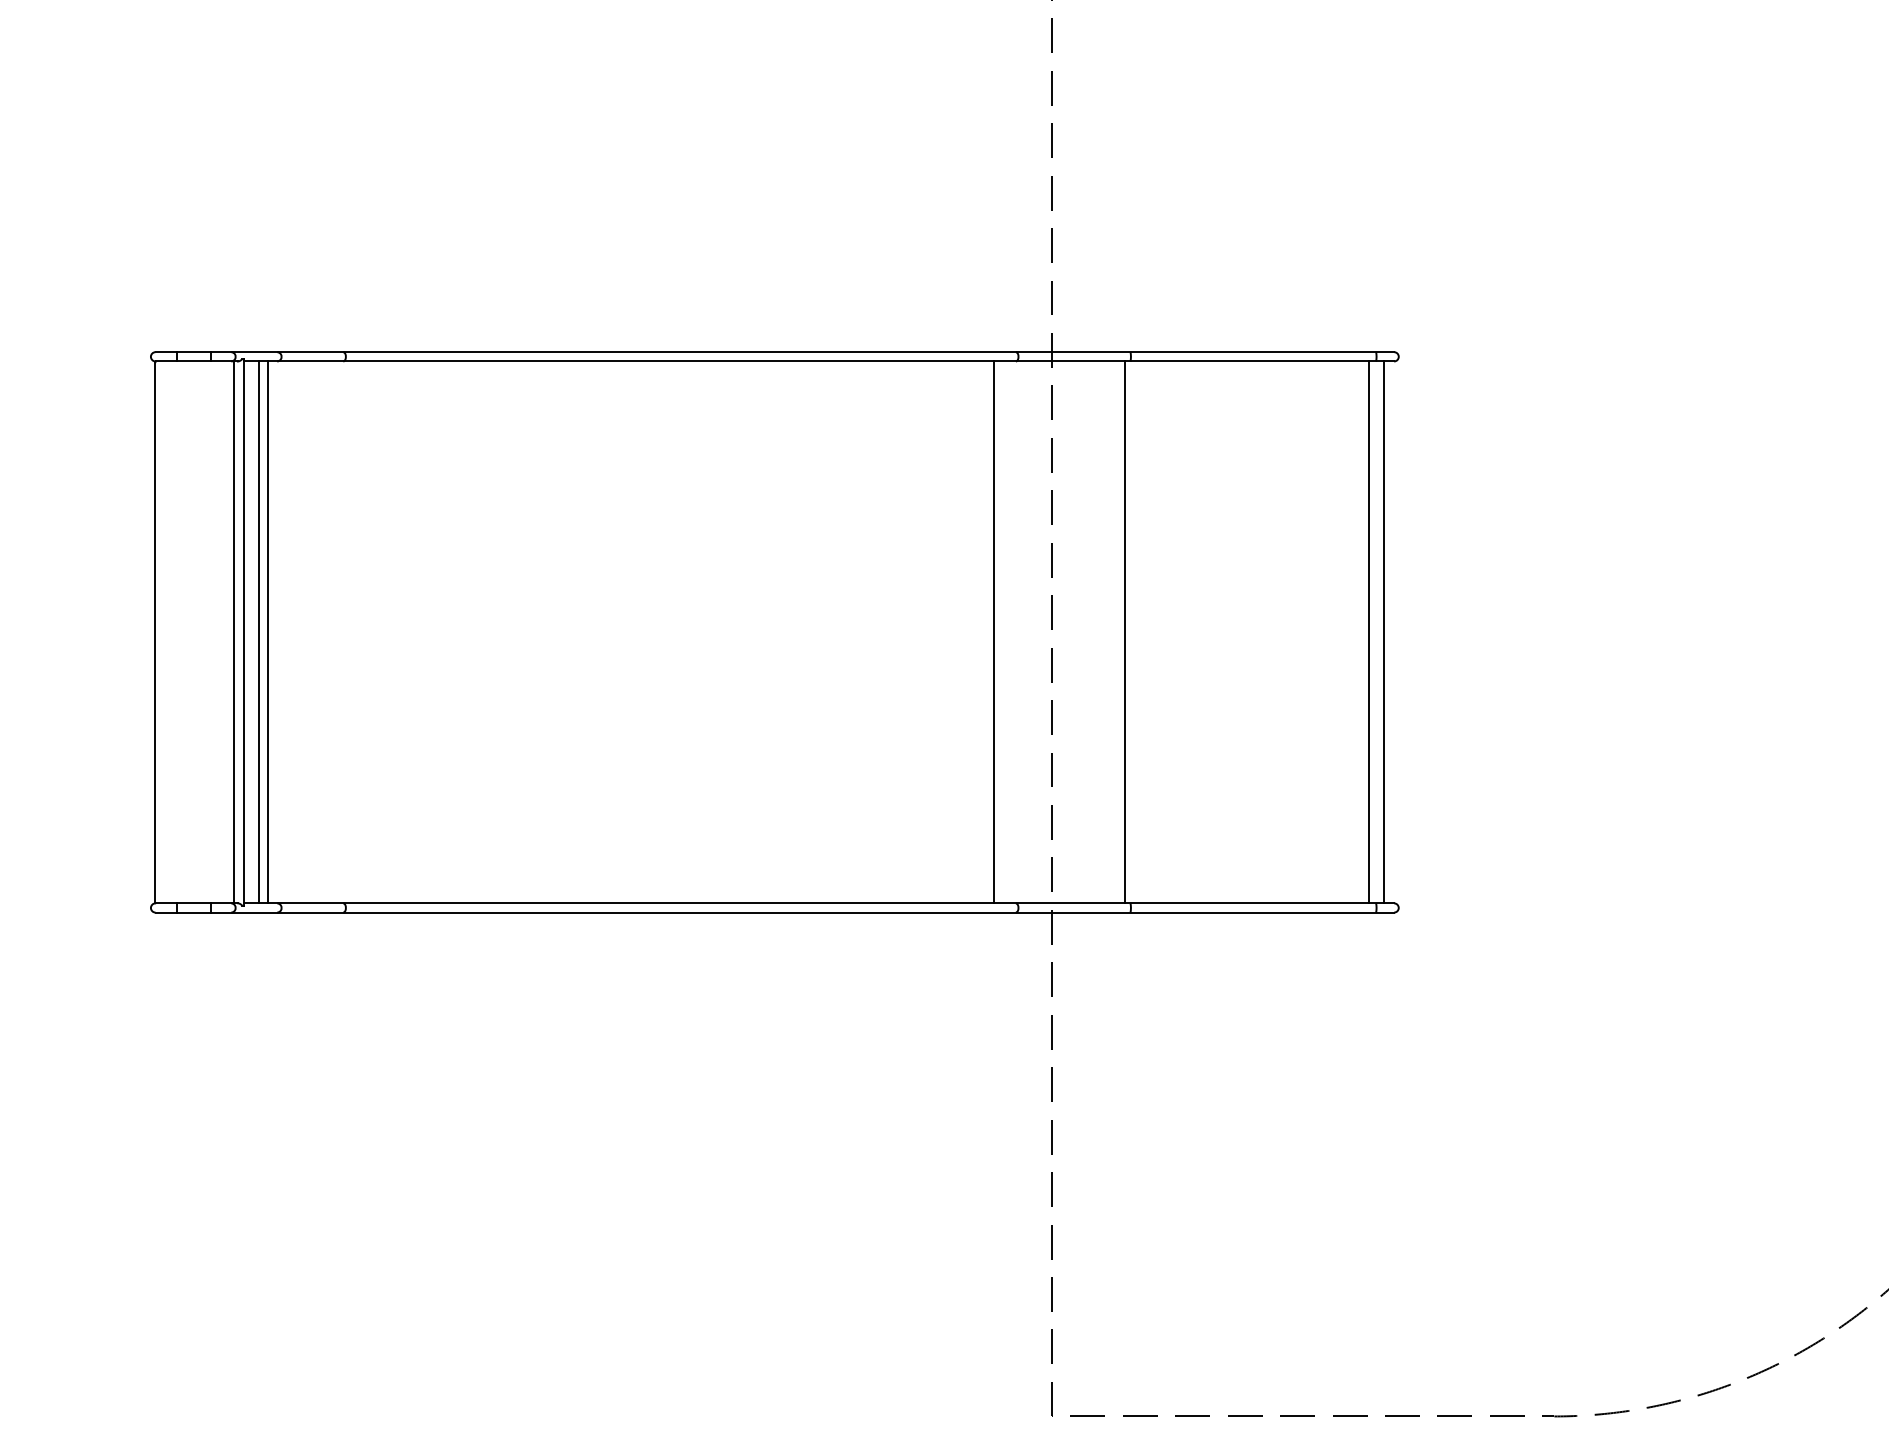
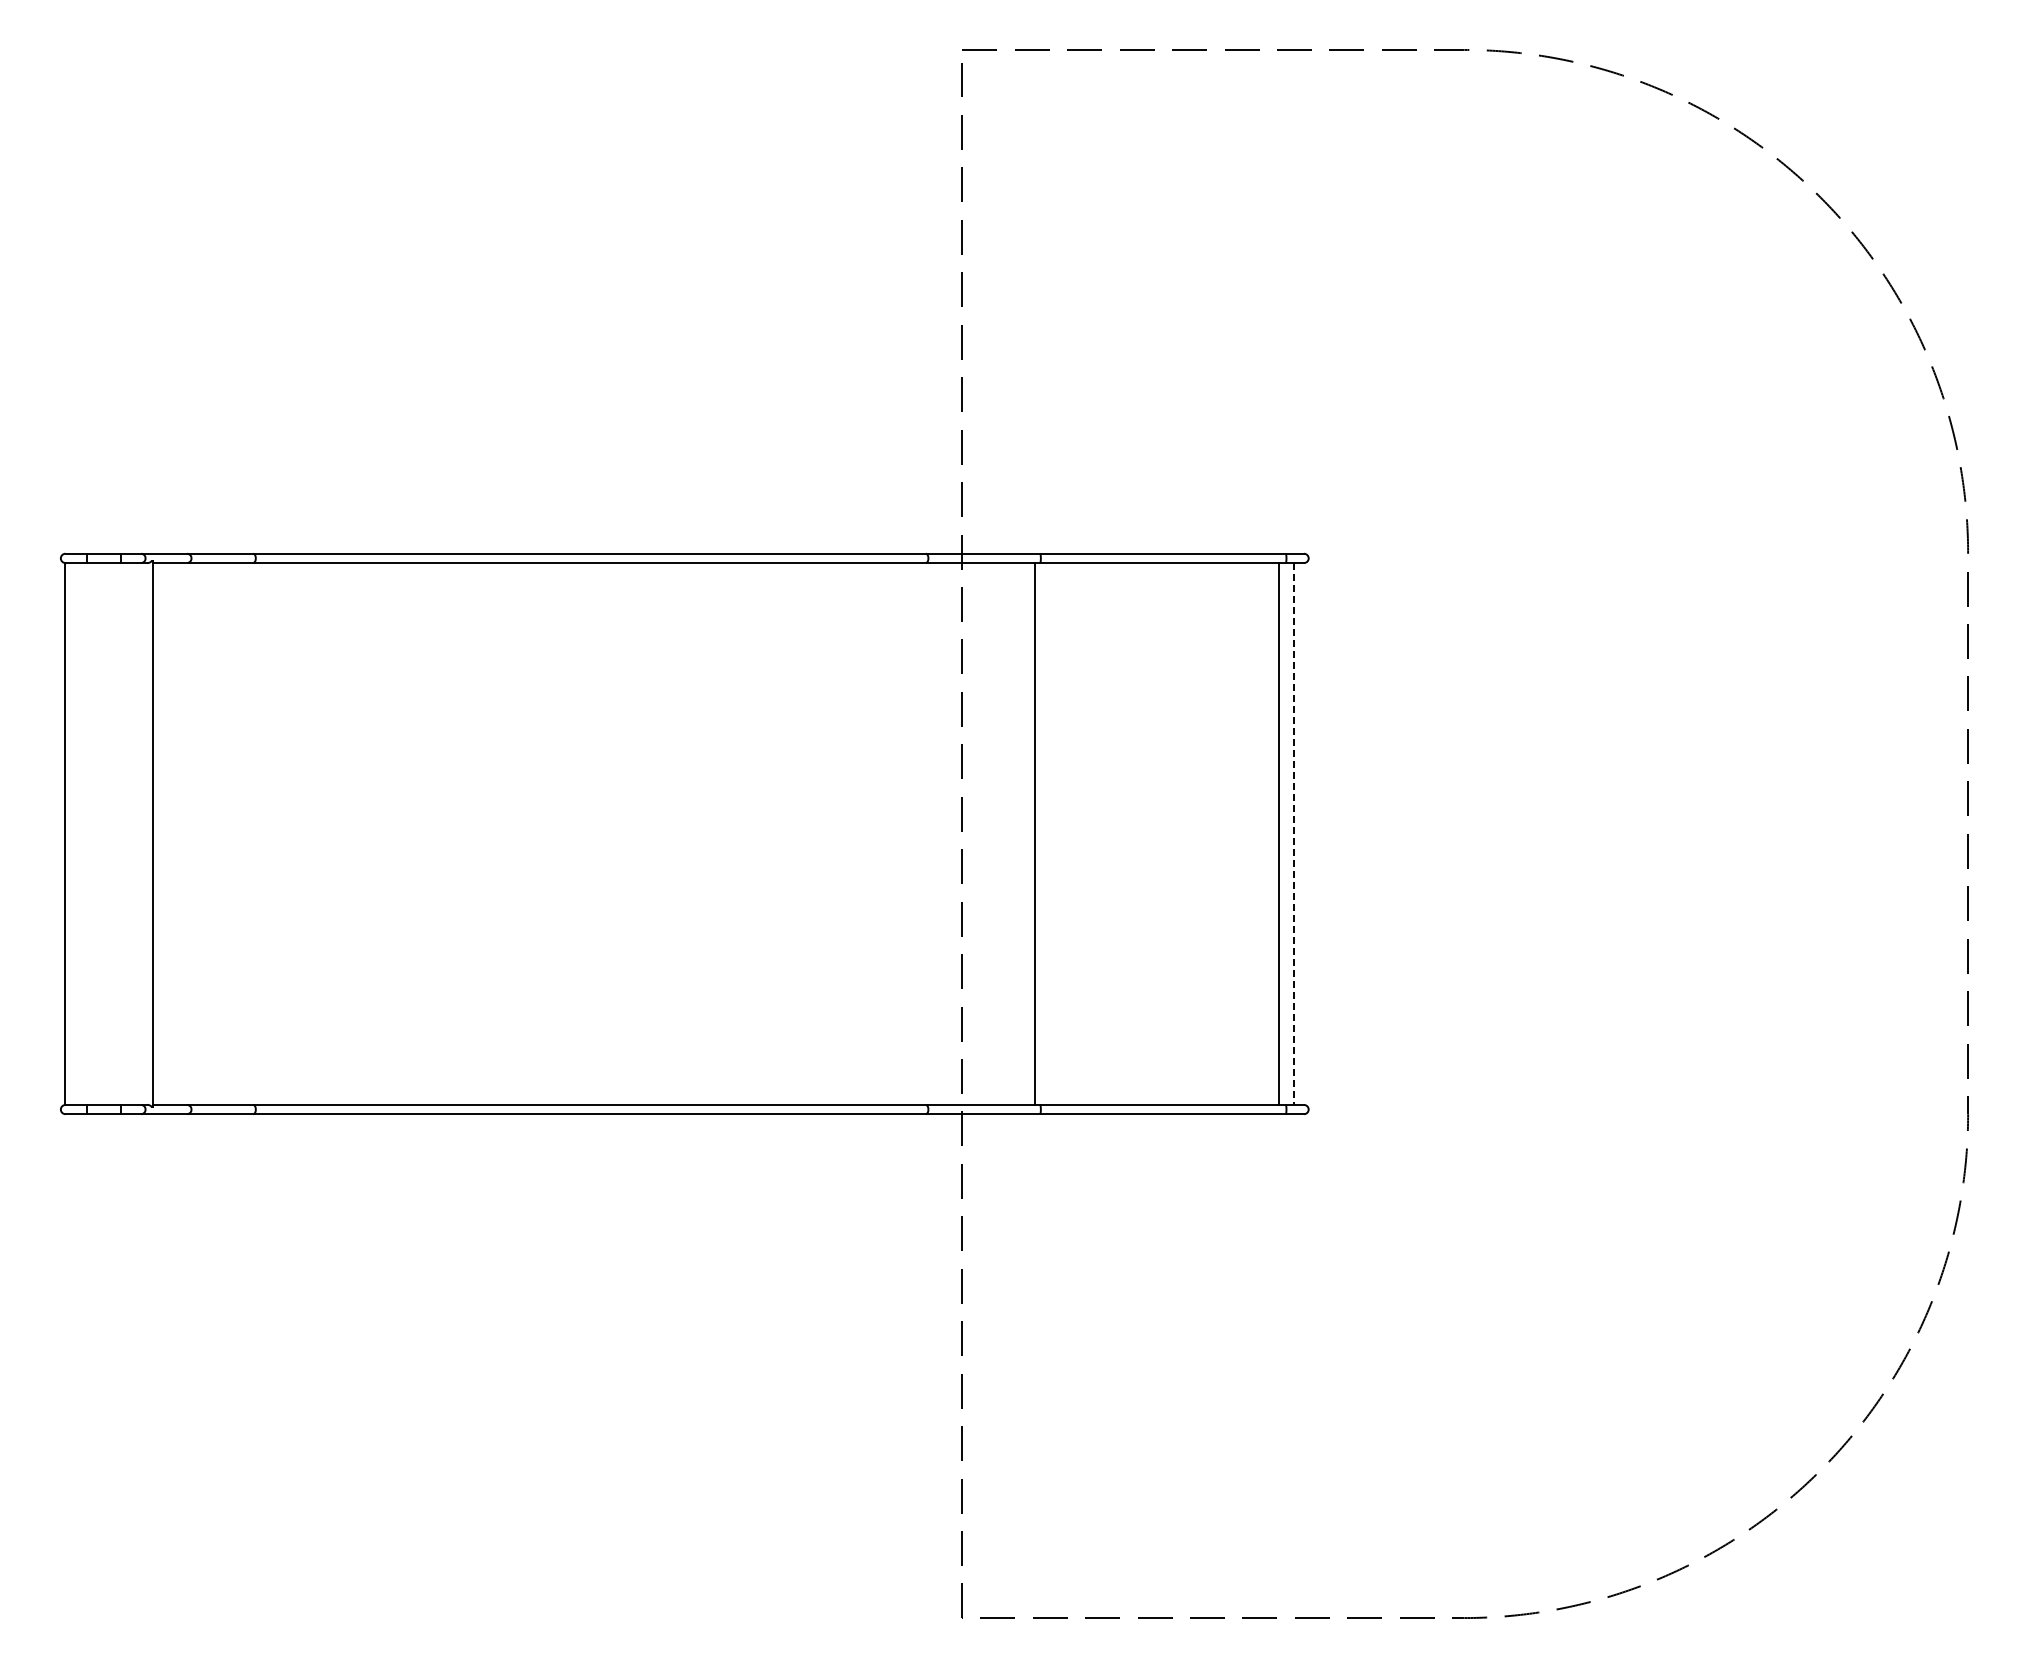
line: (234, 631) -> (144, 833), removed
line: (259, 631) -> (169, 833), removed
line: (268, 631) -> (178, 833), removed
line: (993, 631) -> (903, 833), removed
line: (1383, 631) -> (1293, 833), solid -> dashed

